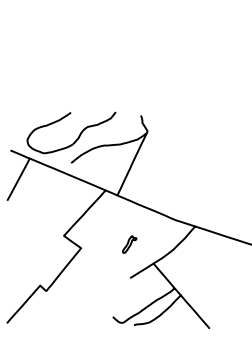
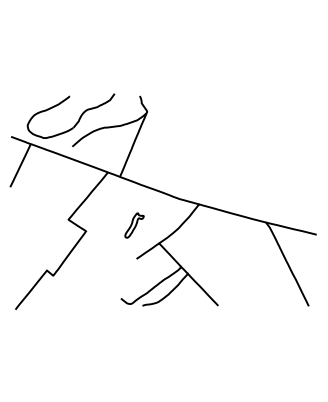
part: (129, 244) -> (134, 225), size x1.43

